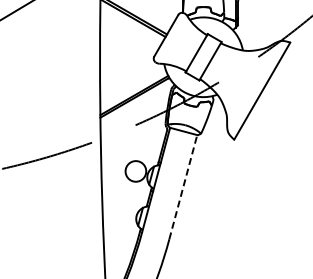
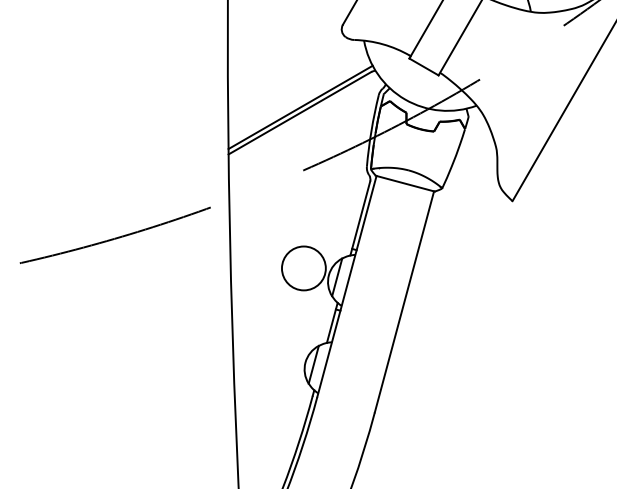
line: (183, 187) -> (404, 302), dashed -> solid

